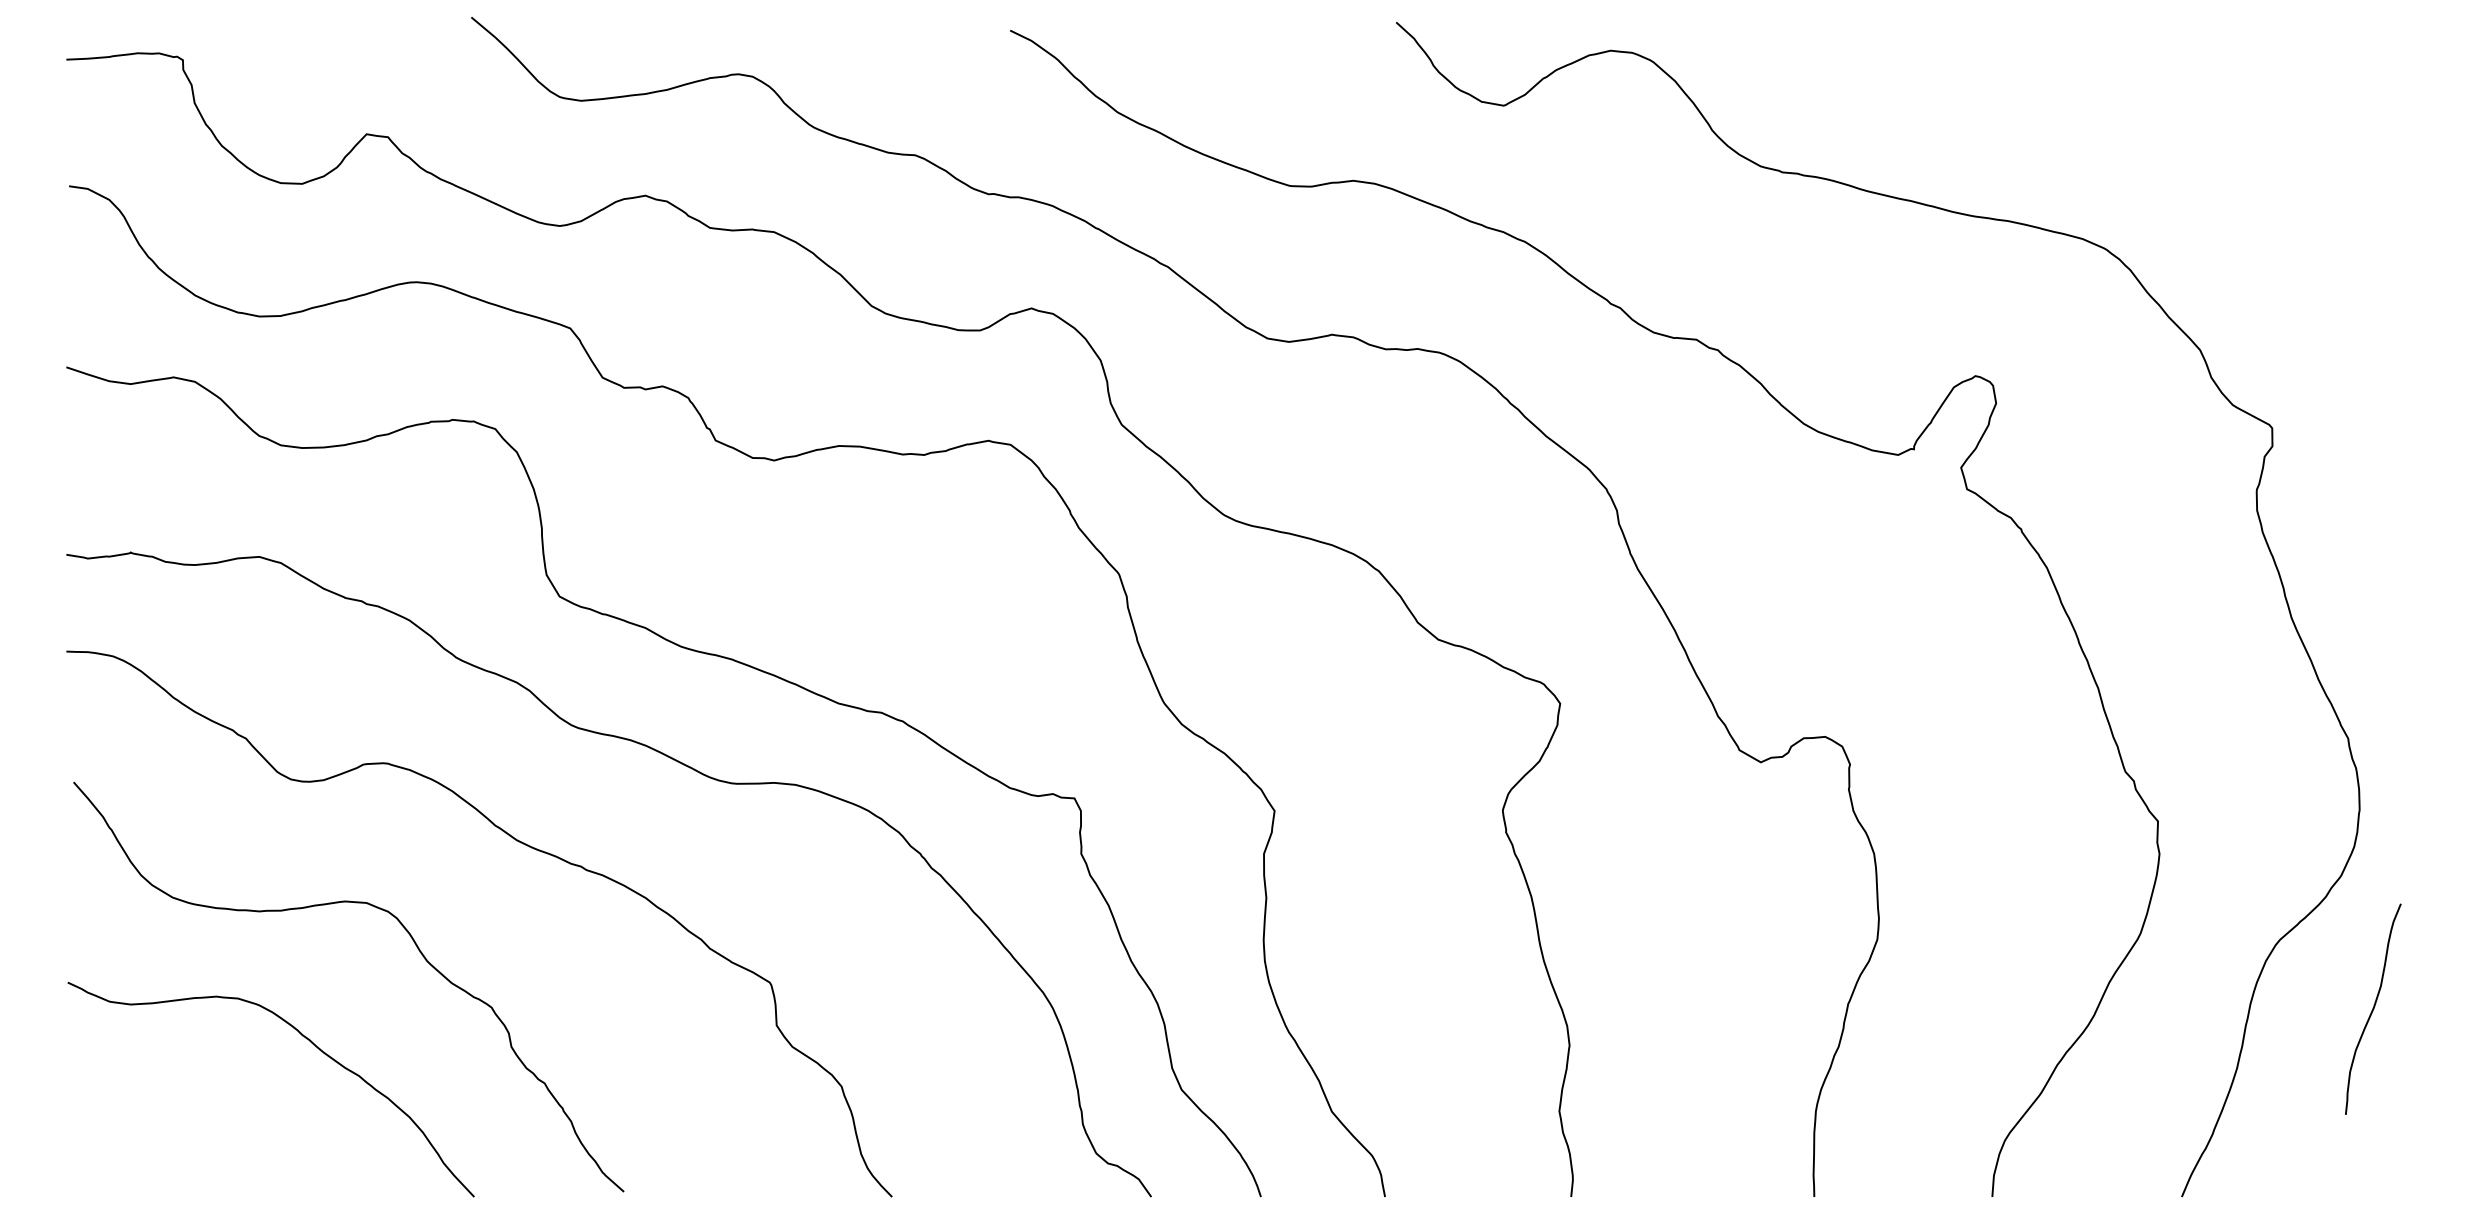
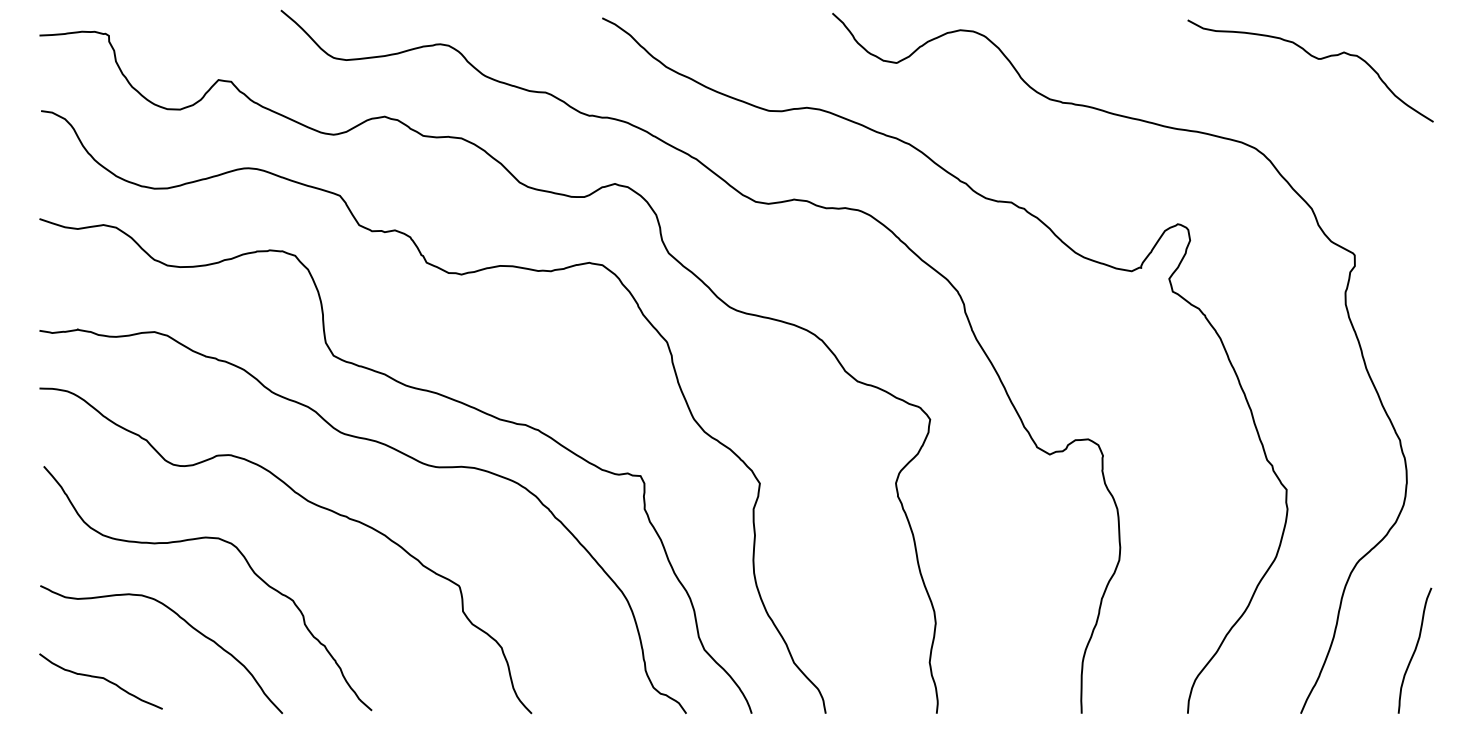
curve: (2204, 98) -> (1314, 58), added
curve: (2372, 1008) -> (1414, 650), moved
curve: (168, 1137) -> (100, 678), added

